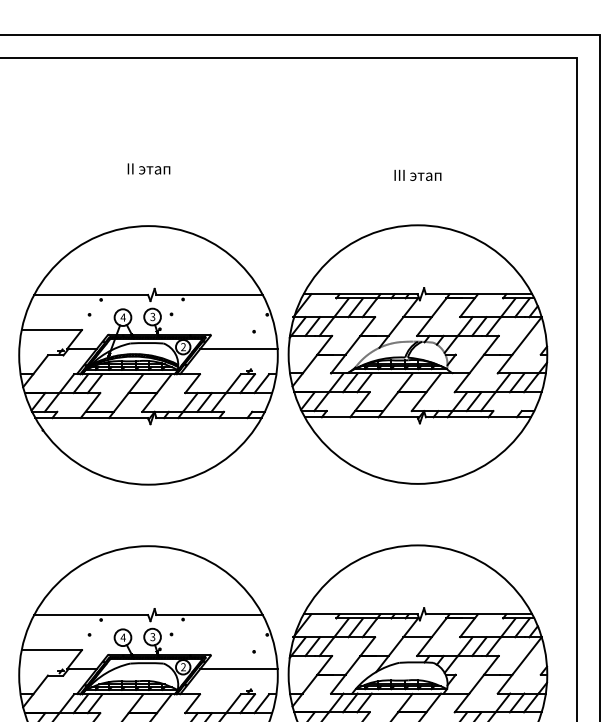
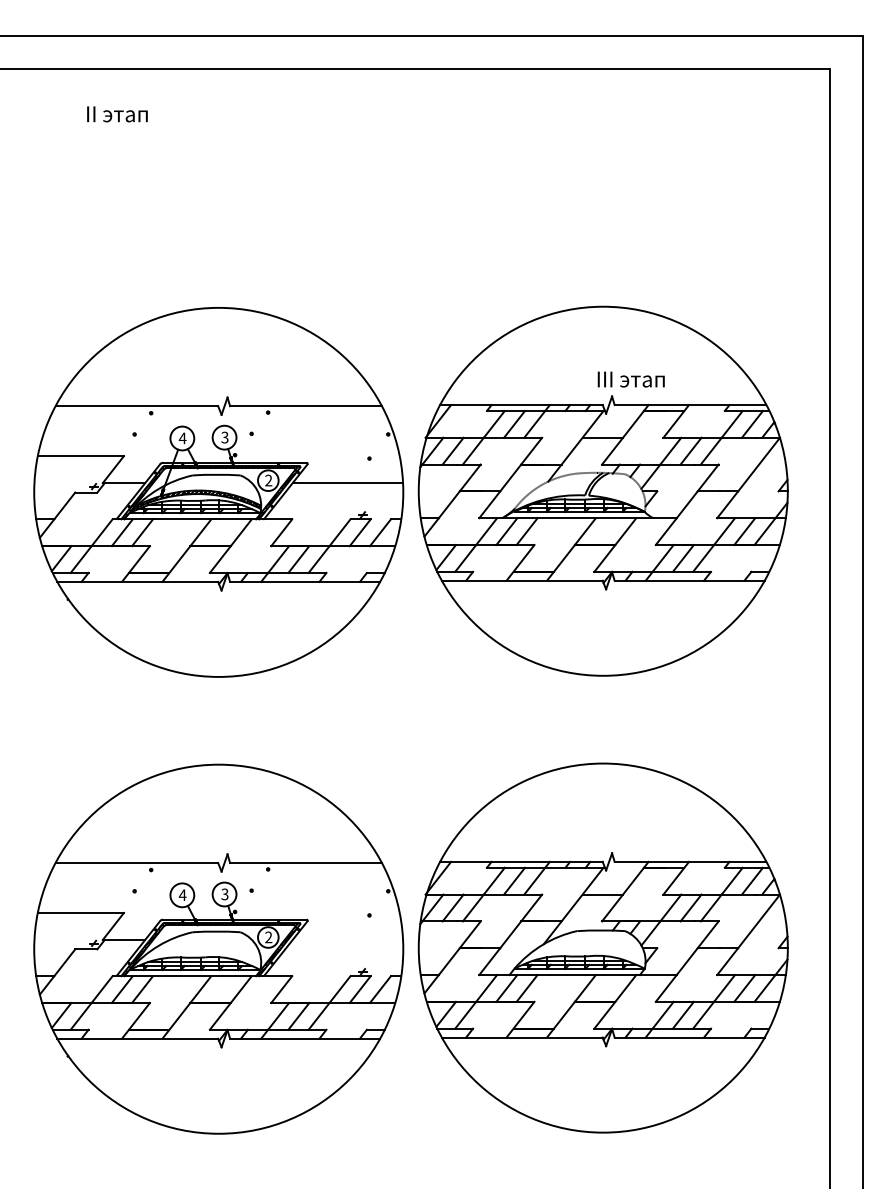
text: (149, 169) -> (117, 114), moved
text: (417, 175) -> (630, 379), moved
line: (238, 668) -> (347, 939), removed

